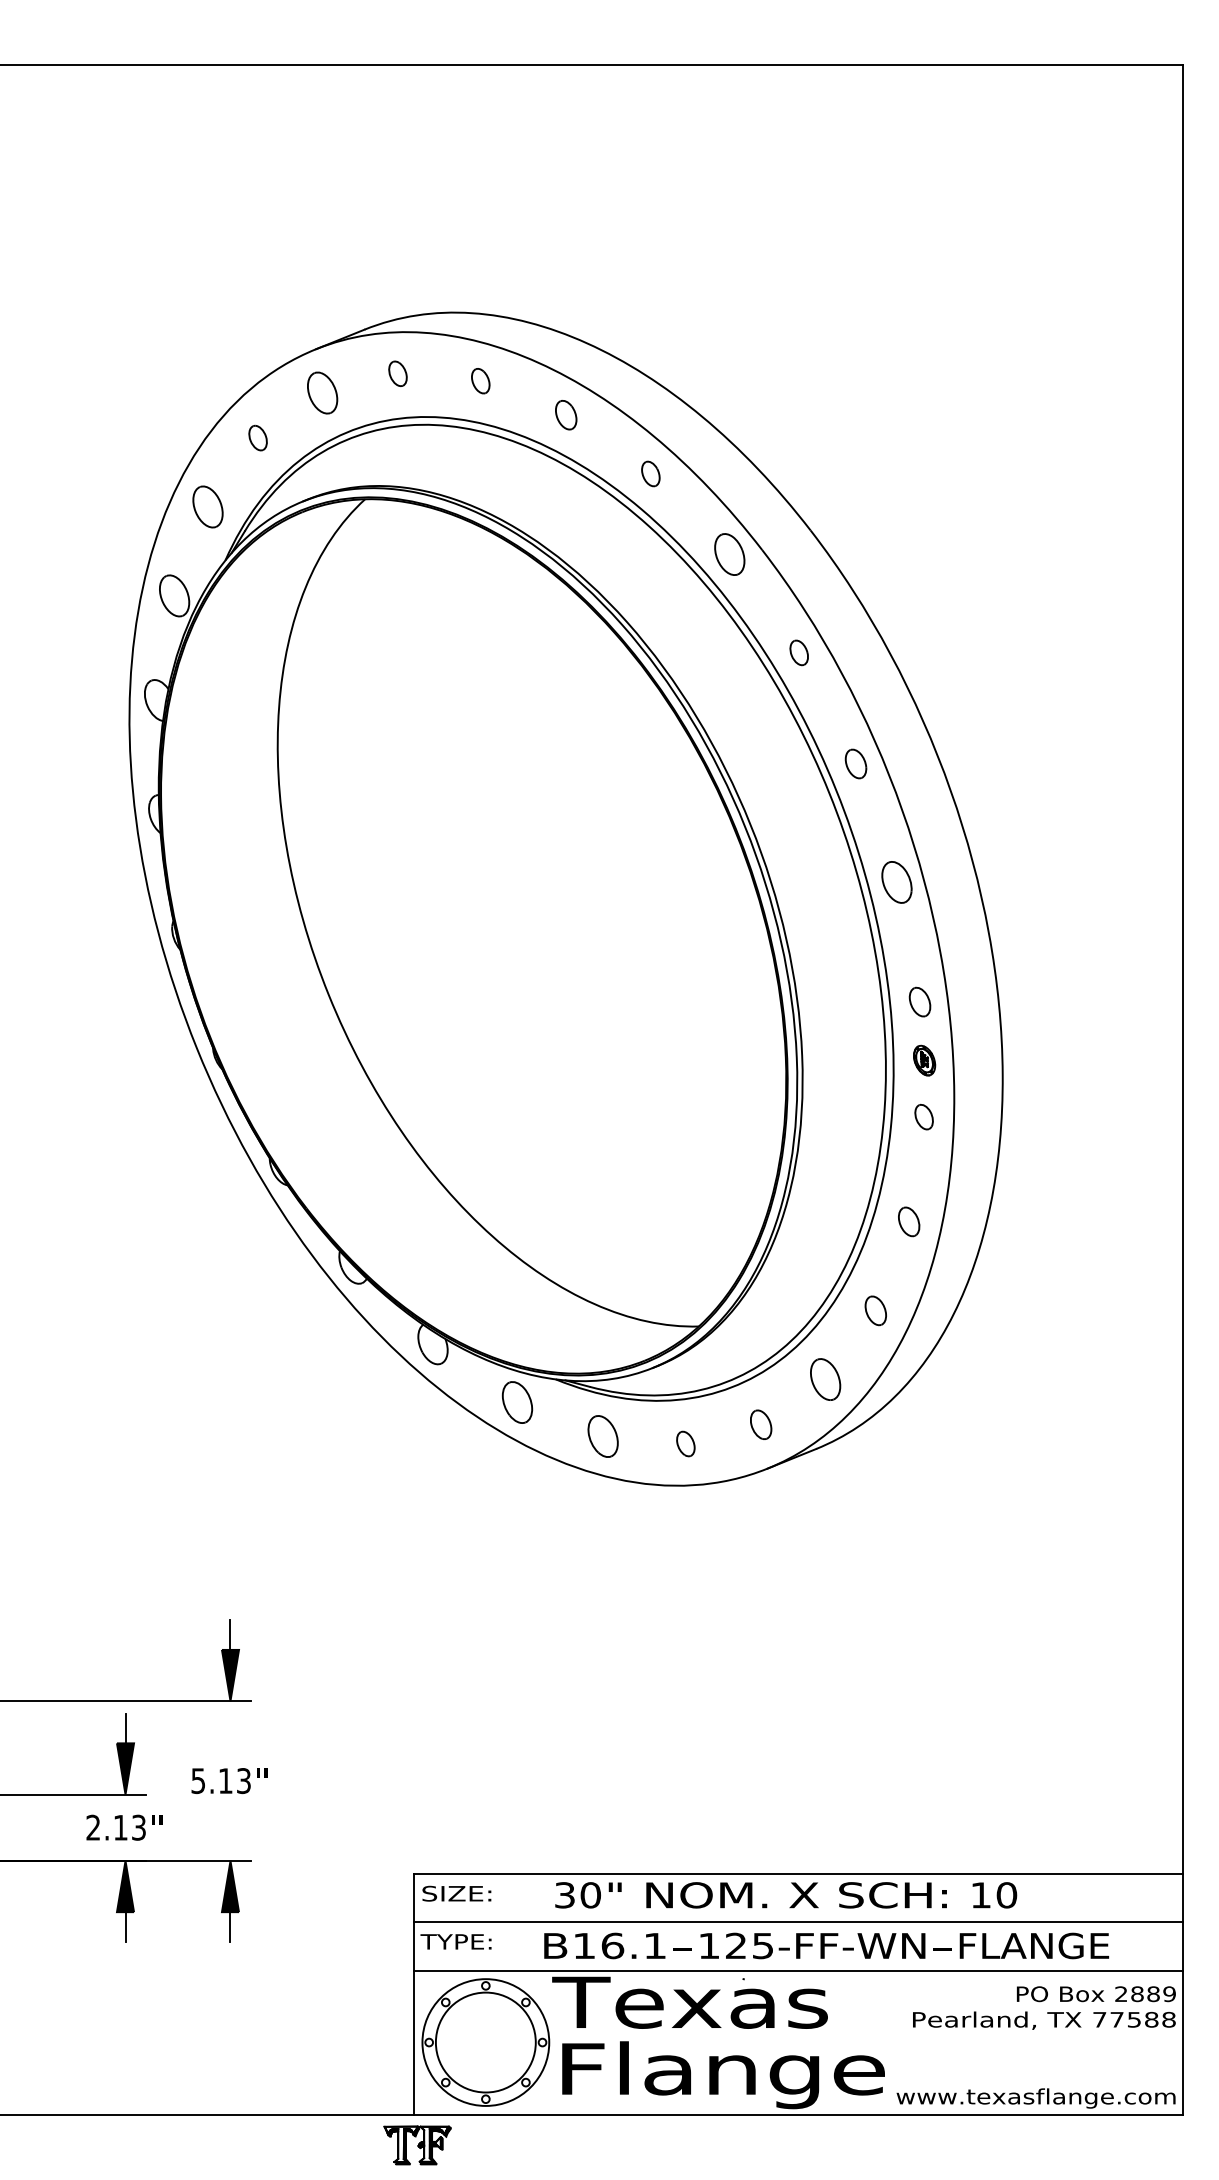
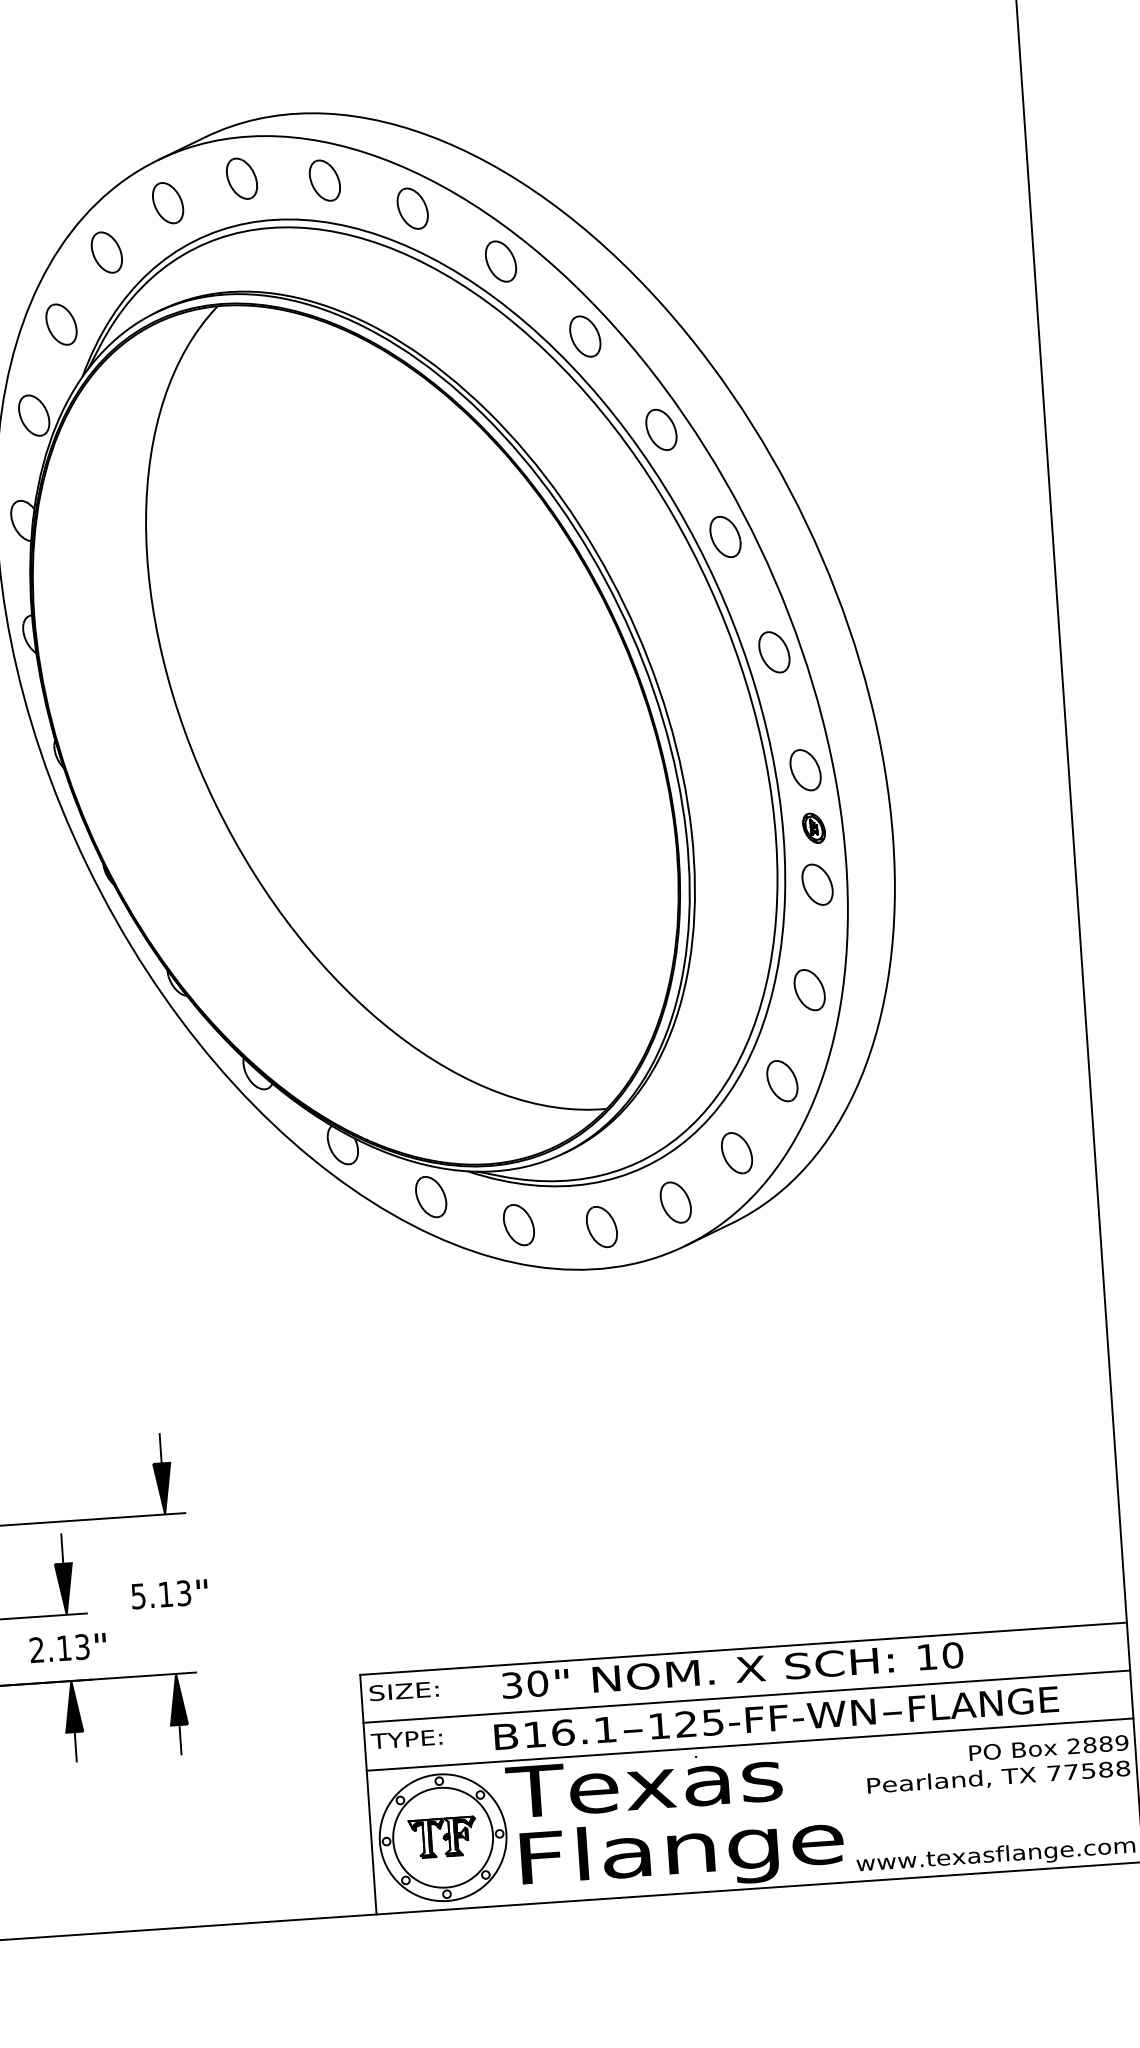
part: (397, 373) -> (241, 178), size x1.67
part: (480, 380) -> (324, 179), size x1.67
part: (565, 414) -> (411, 208), size x1.43
part: (257, 437) -> (106, 251), size x1.67
part: (650, 473) -> (500, 261), size x1.67
part: (798, 652) -> (660, 429), size x1.67
part: (855, 763) -> (724, 536), size x1.43
part: (919, 1001) -> (804, 769), size x1.43
part: (923, 1116) -> (816, 884), size x1.67
part: (908, 1221) -> (808, 989), size x1.43
part: (875, 1310) -> (782, 1080), size x1.43
part: (760, 1424) -> (675, 1202), size x1.43
part: (685, 1443) -> (601, 1226), size x1.67
part: (417, 2145) -> (442, 1837), moved

